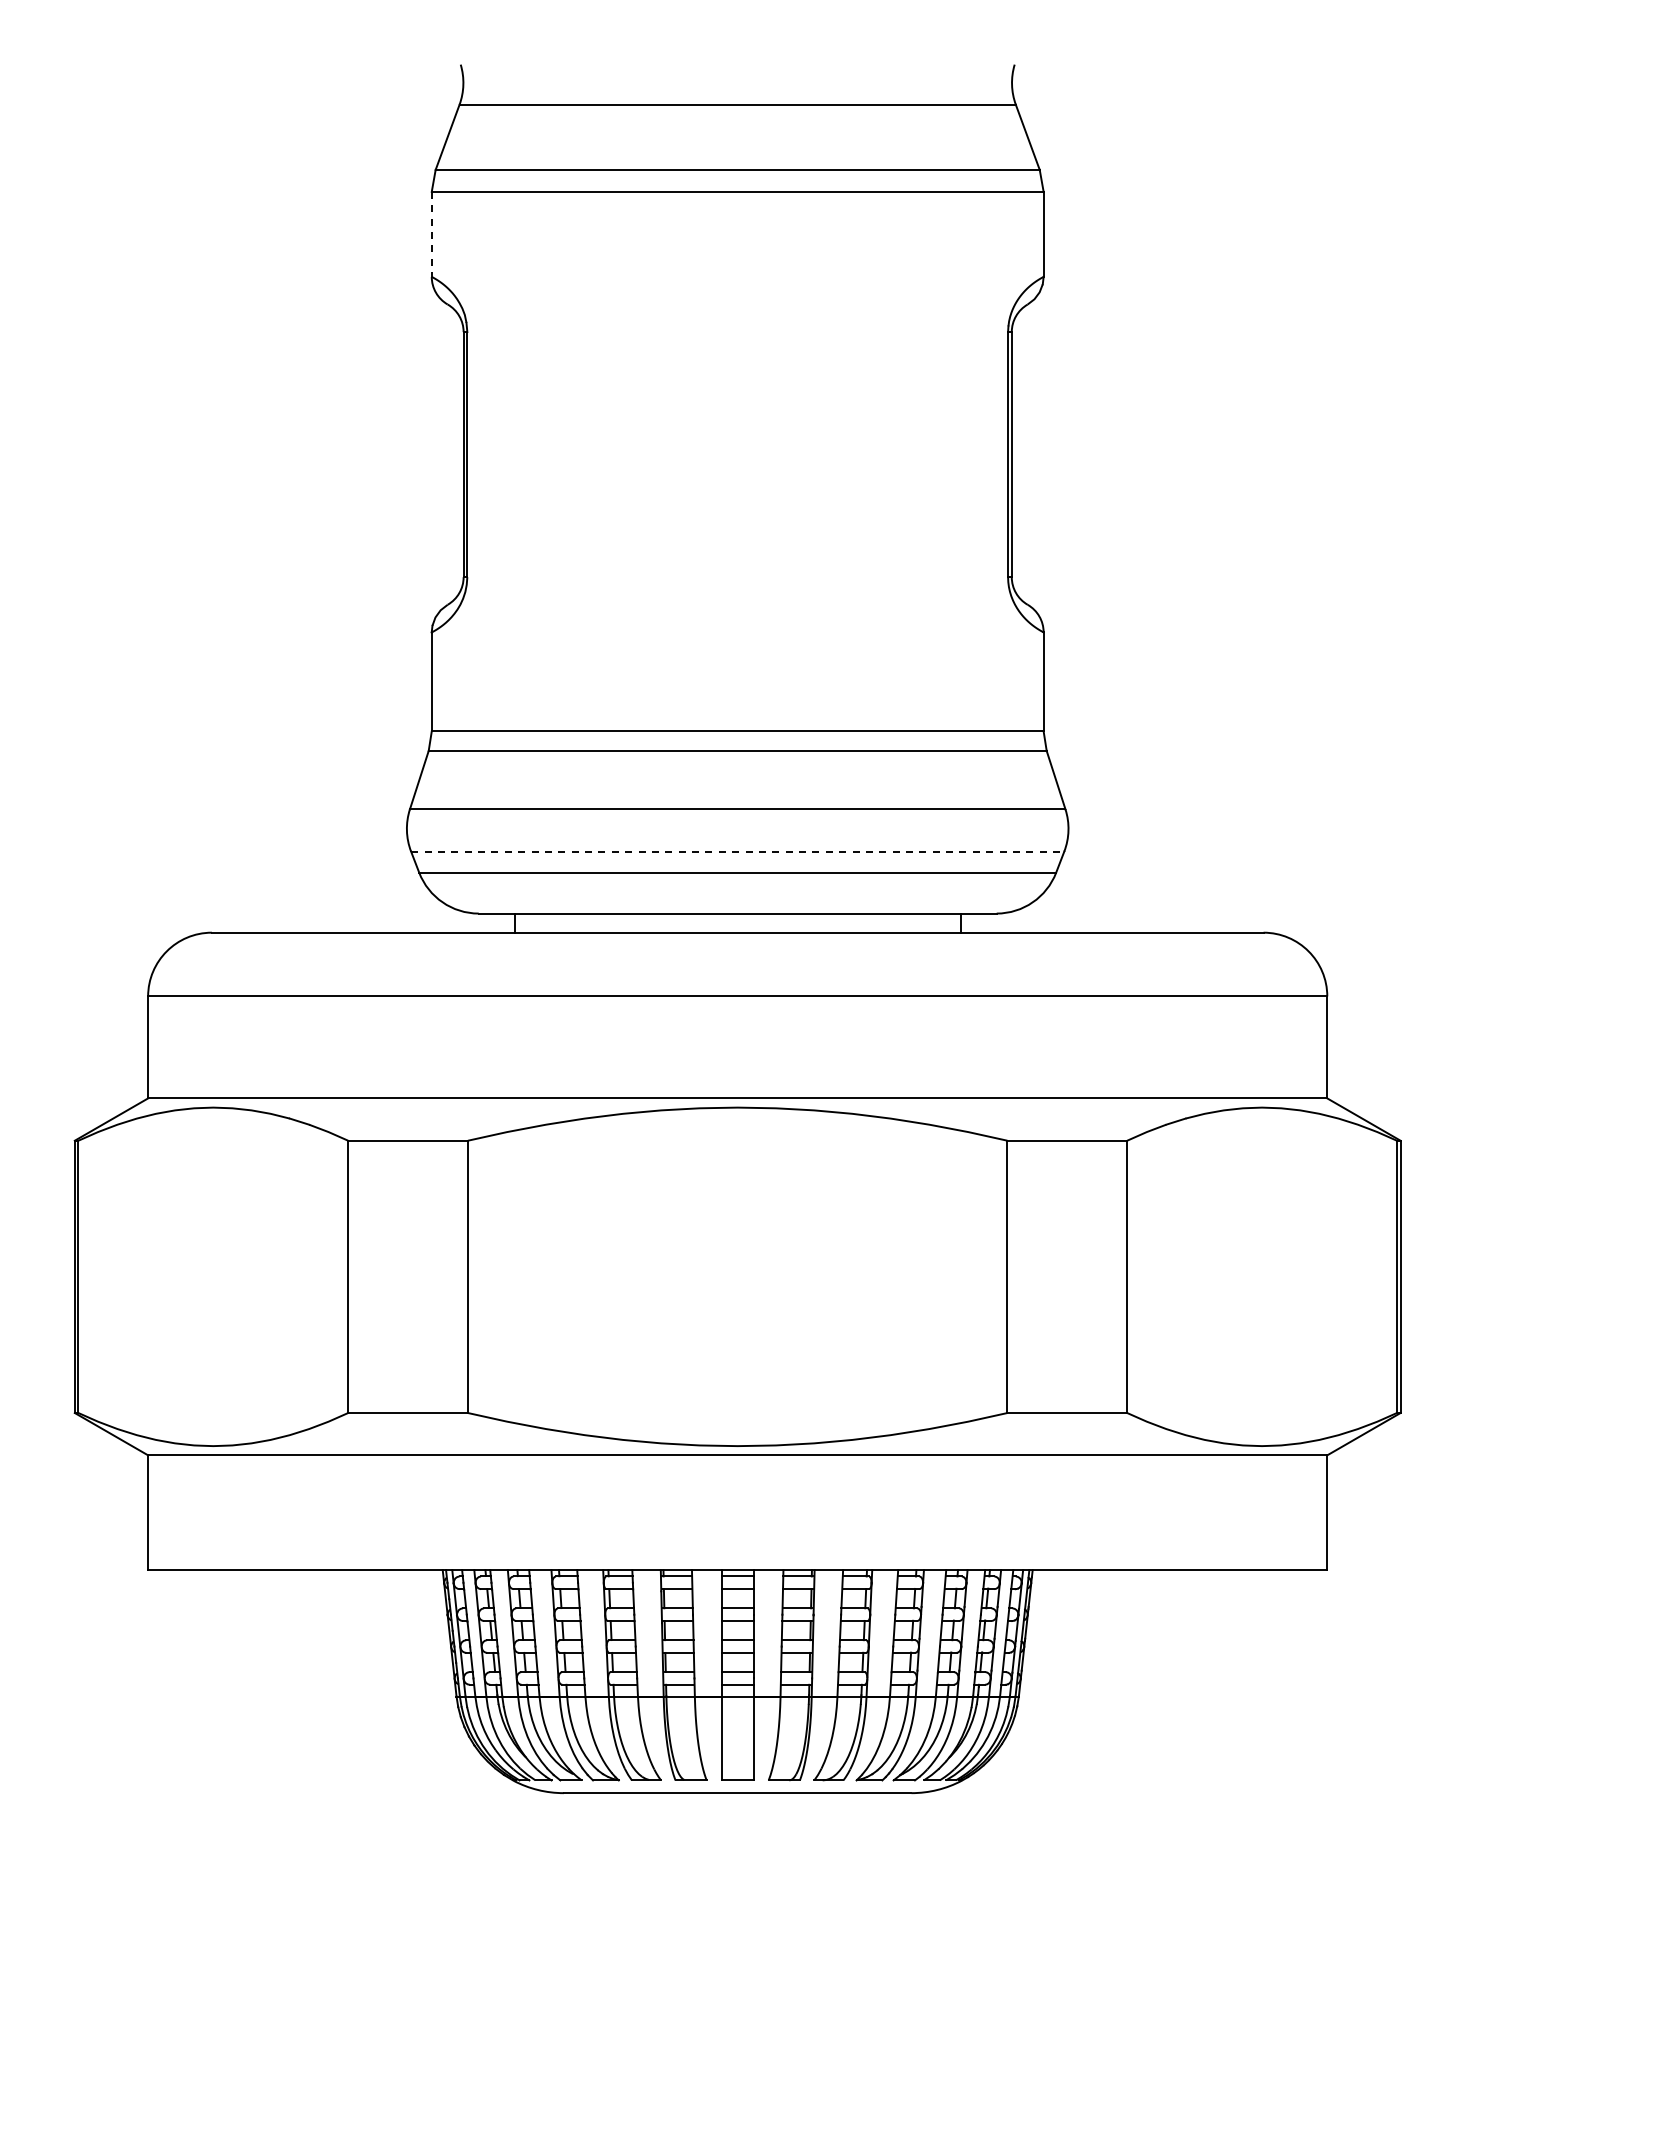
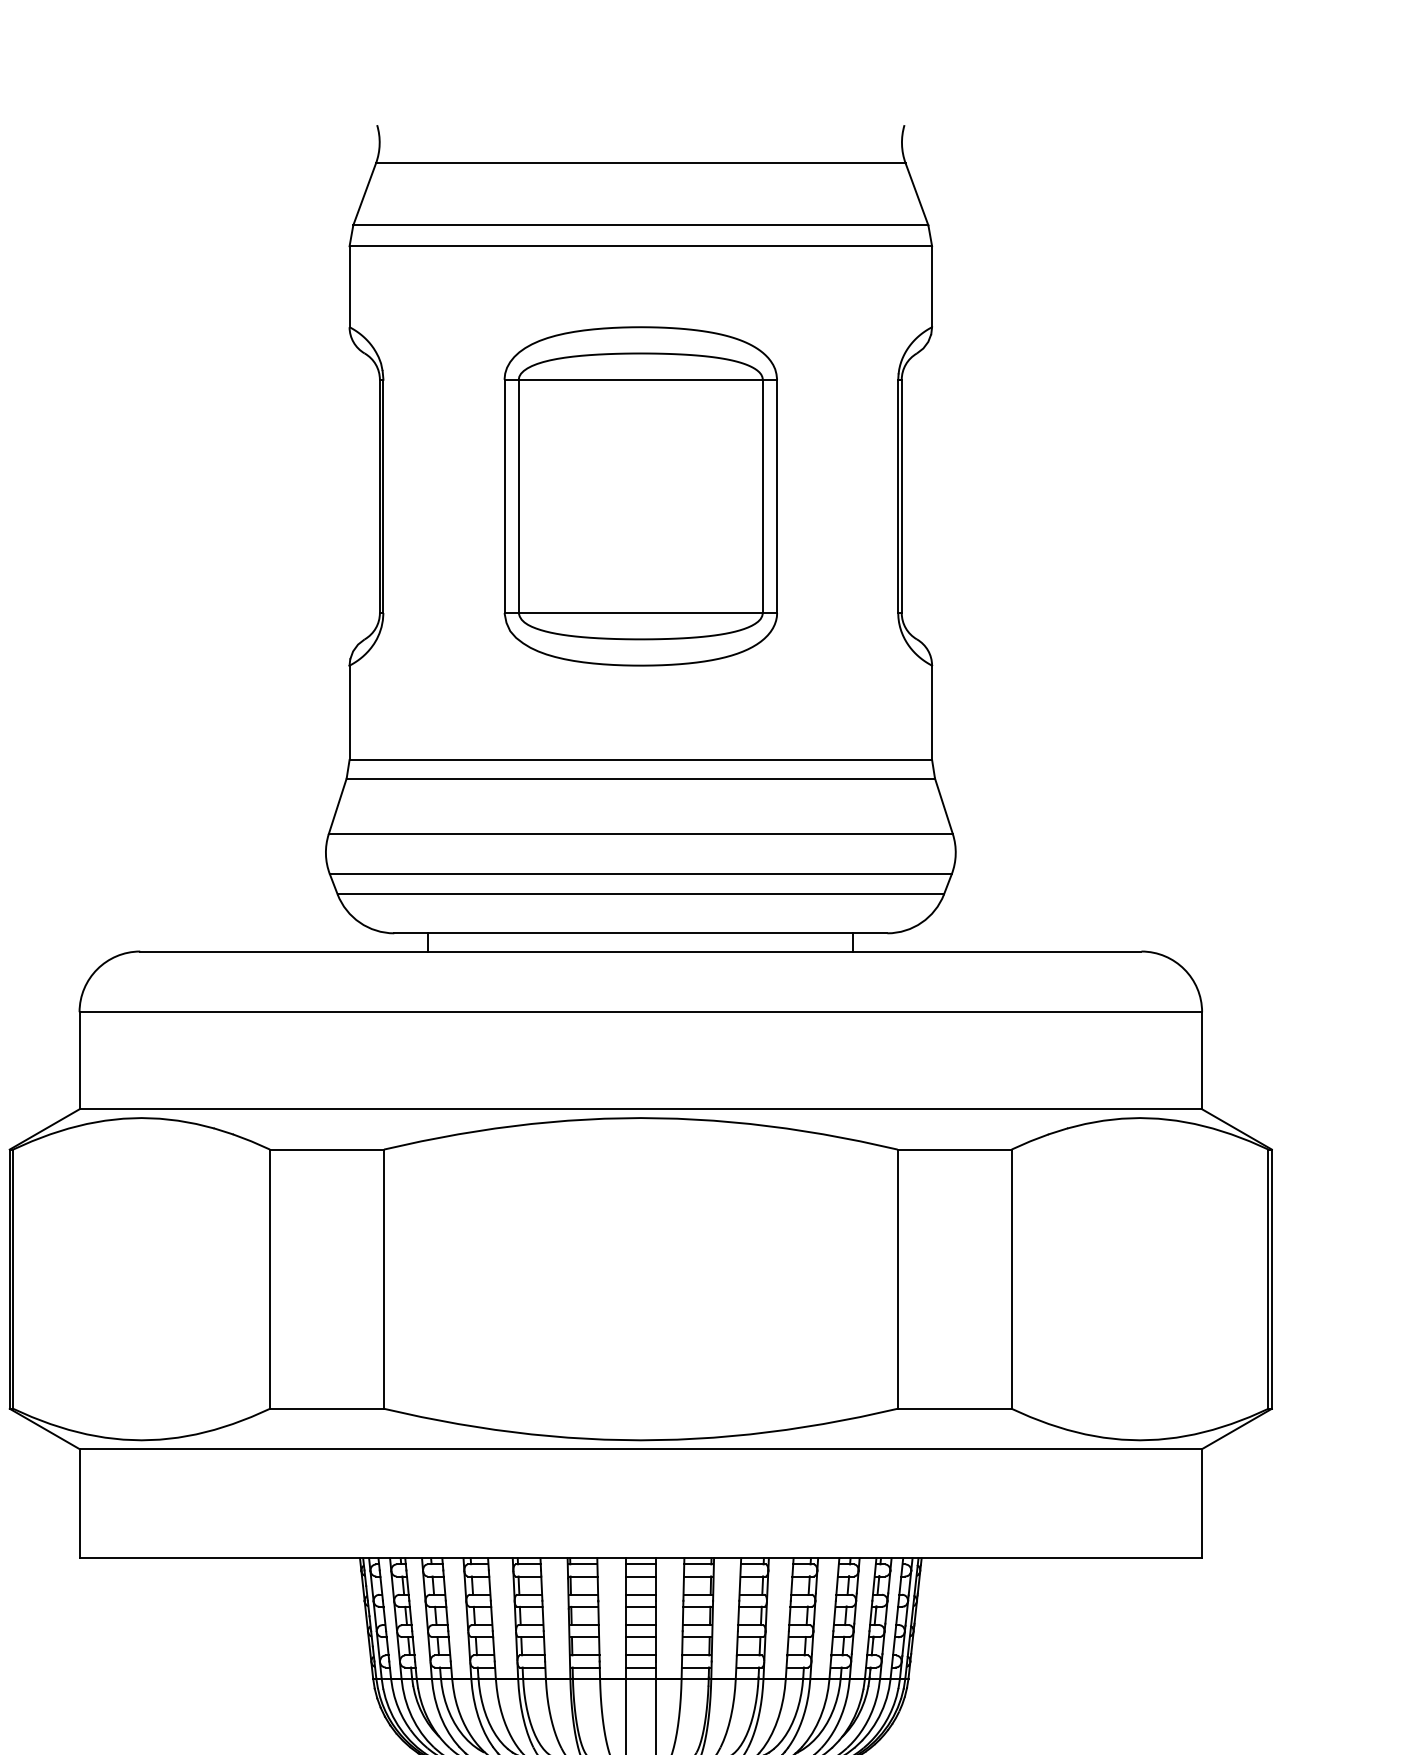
line: (431, 234) -> (349, 286), dashed -> solid
part: (737, 454) -> (640, 496), added
line: (737, 851) -> (640, 874), dashed -> solid

